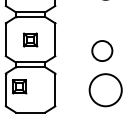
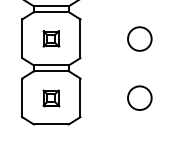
circle: (102, 50) -> (139, 38), moved
part: (19, 87) -> (51, 98), moved
circle: (105, 90) -> (139, 98), size x0.62

